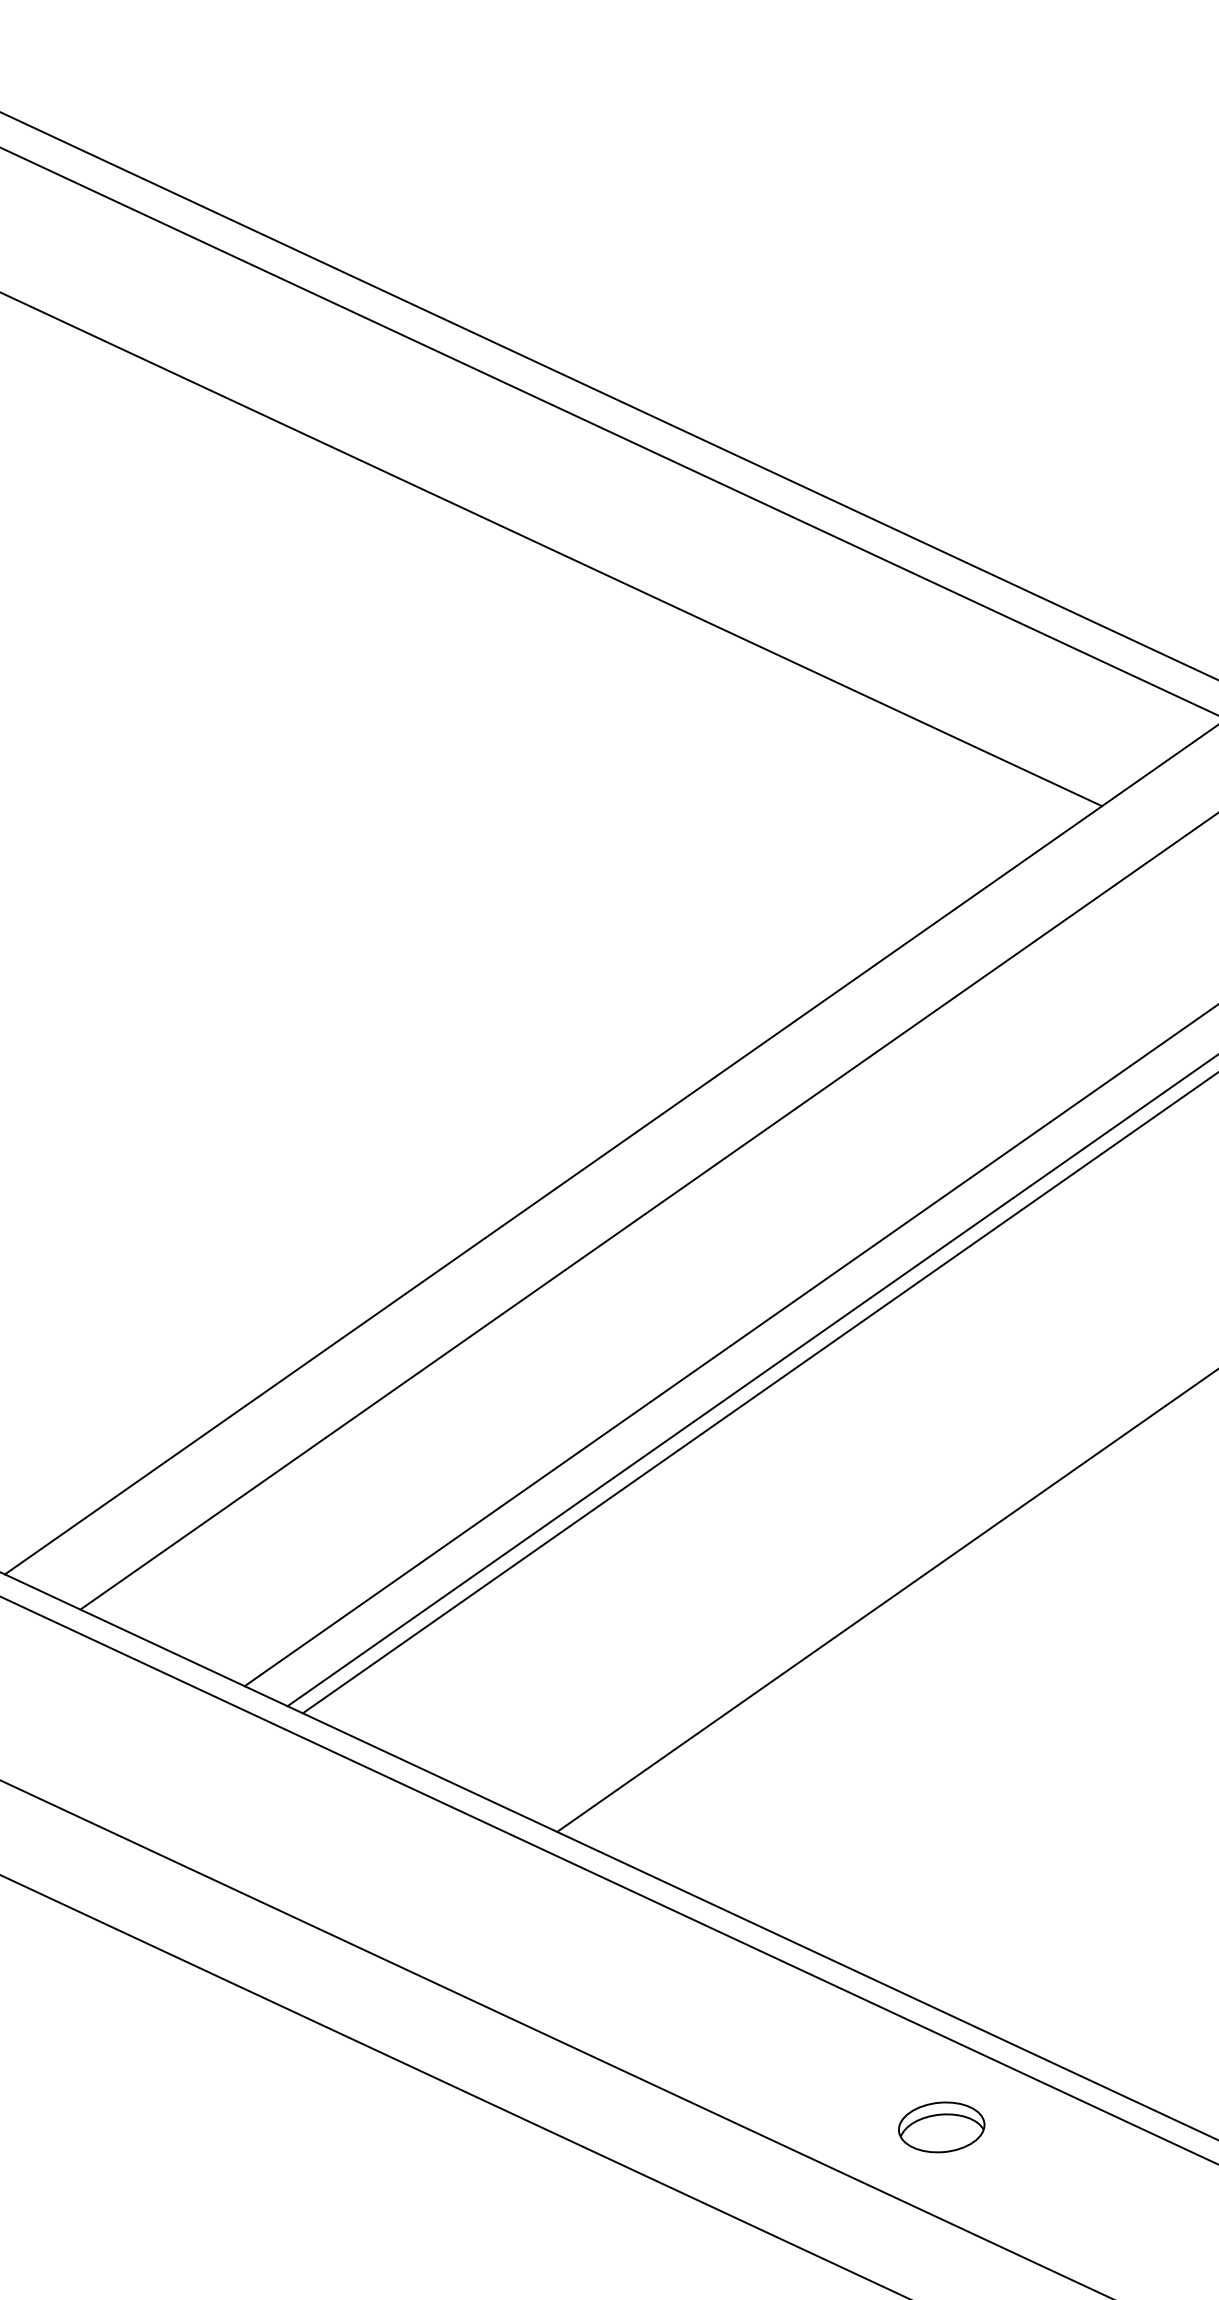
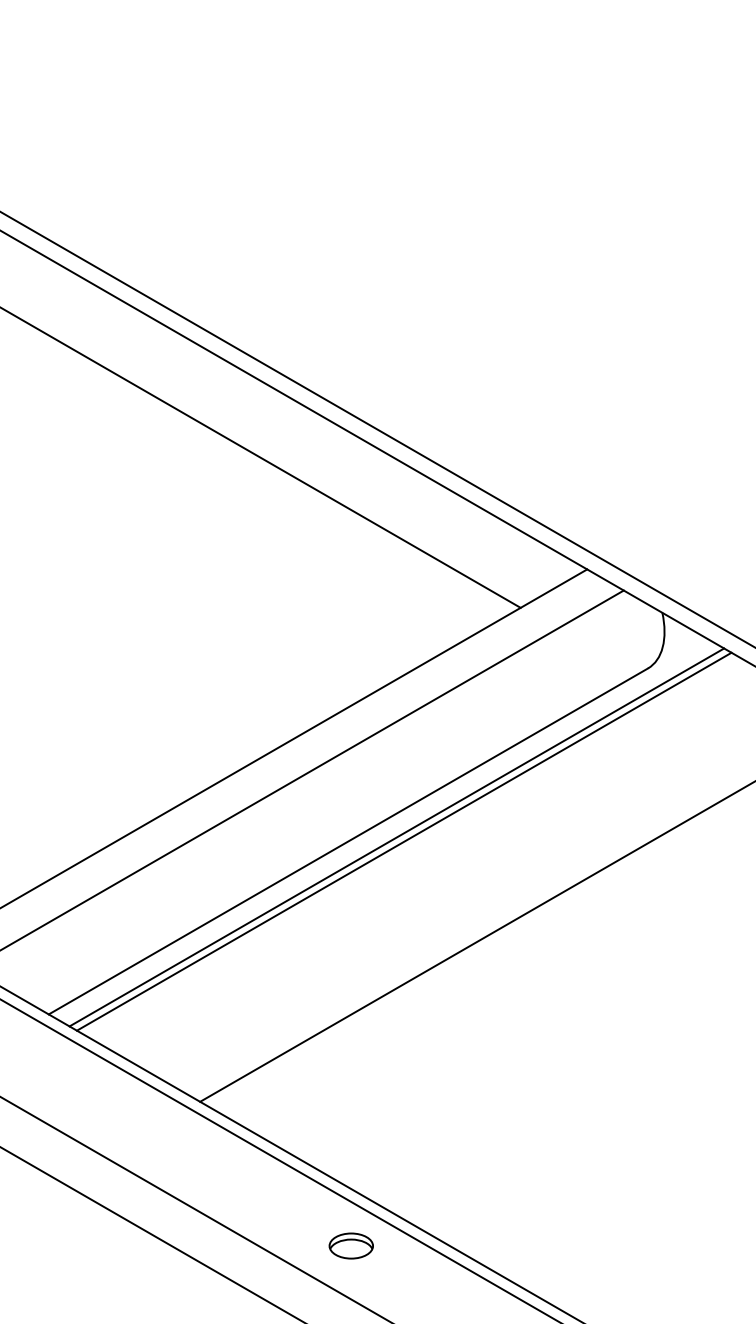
part: (940, 2126) -> (350, 1245), moved

